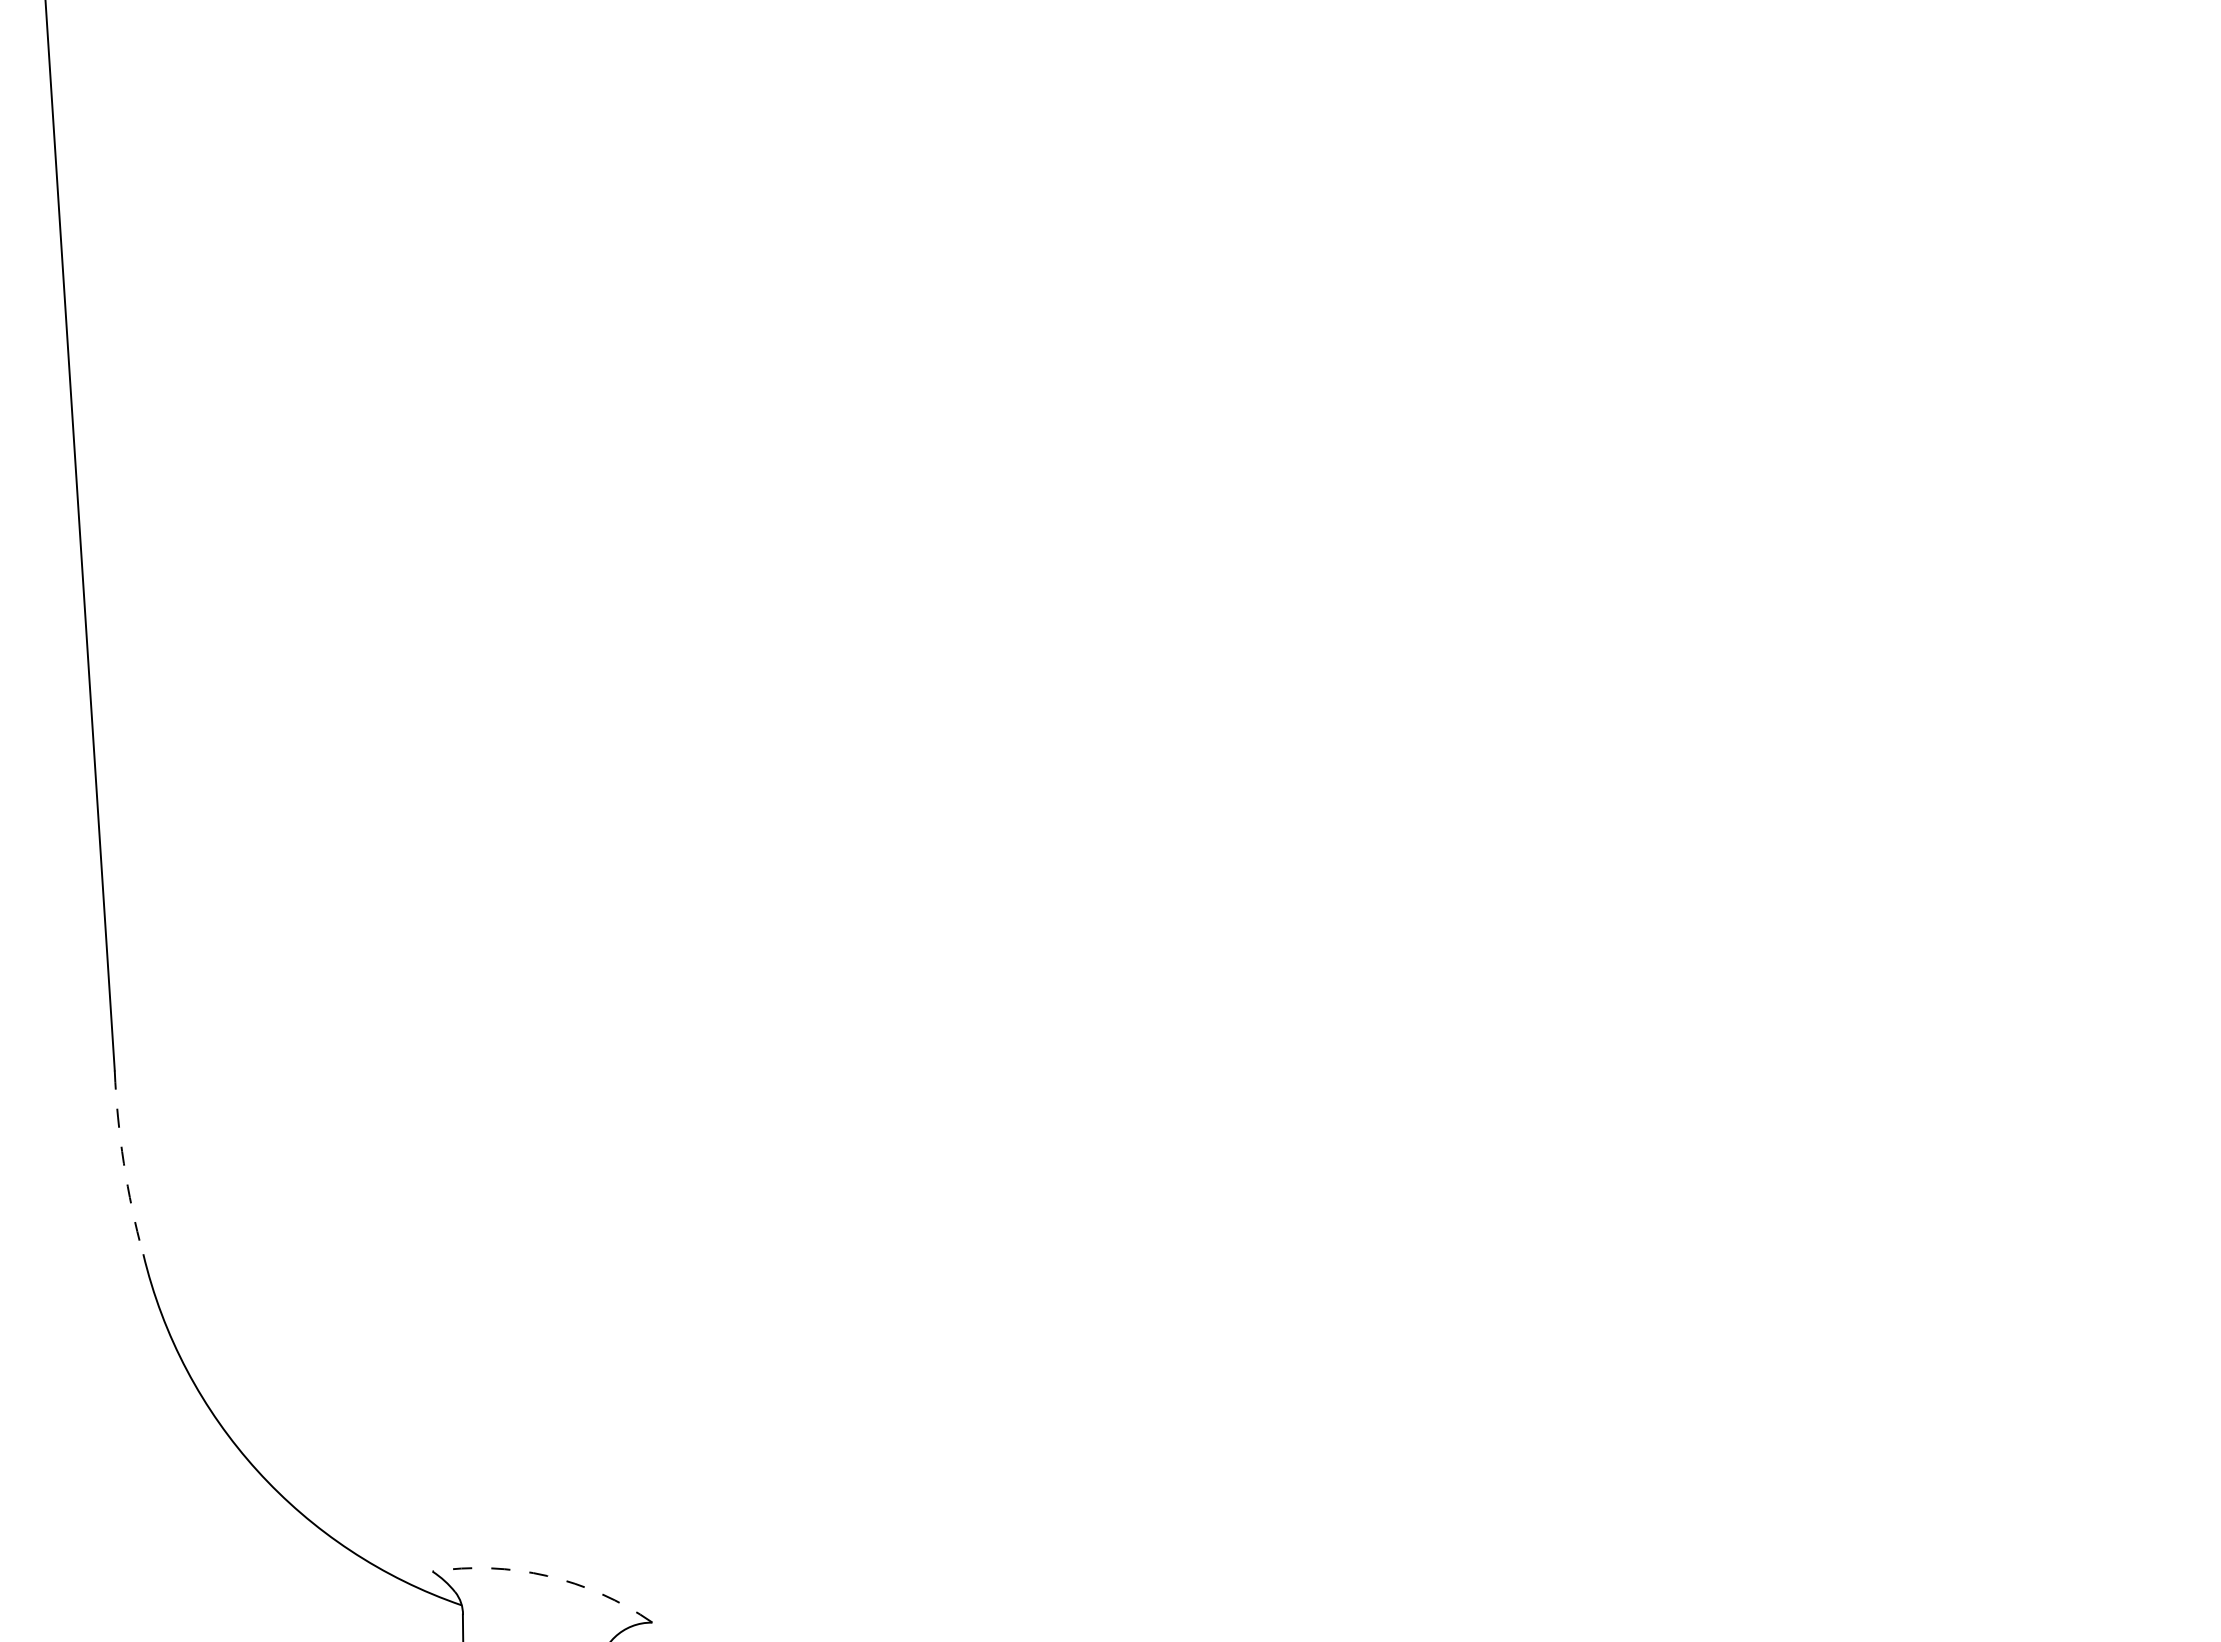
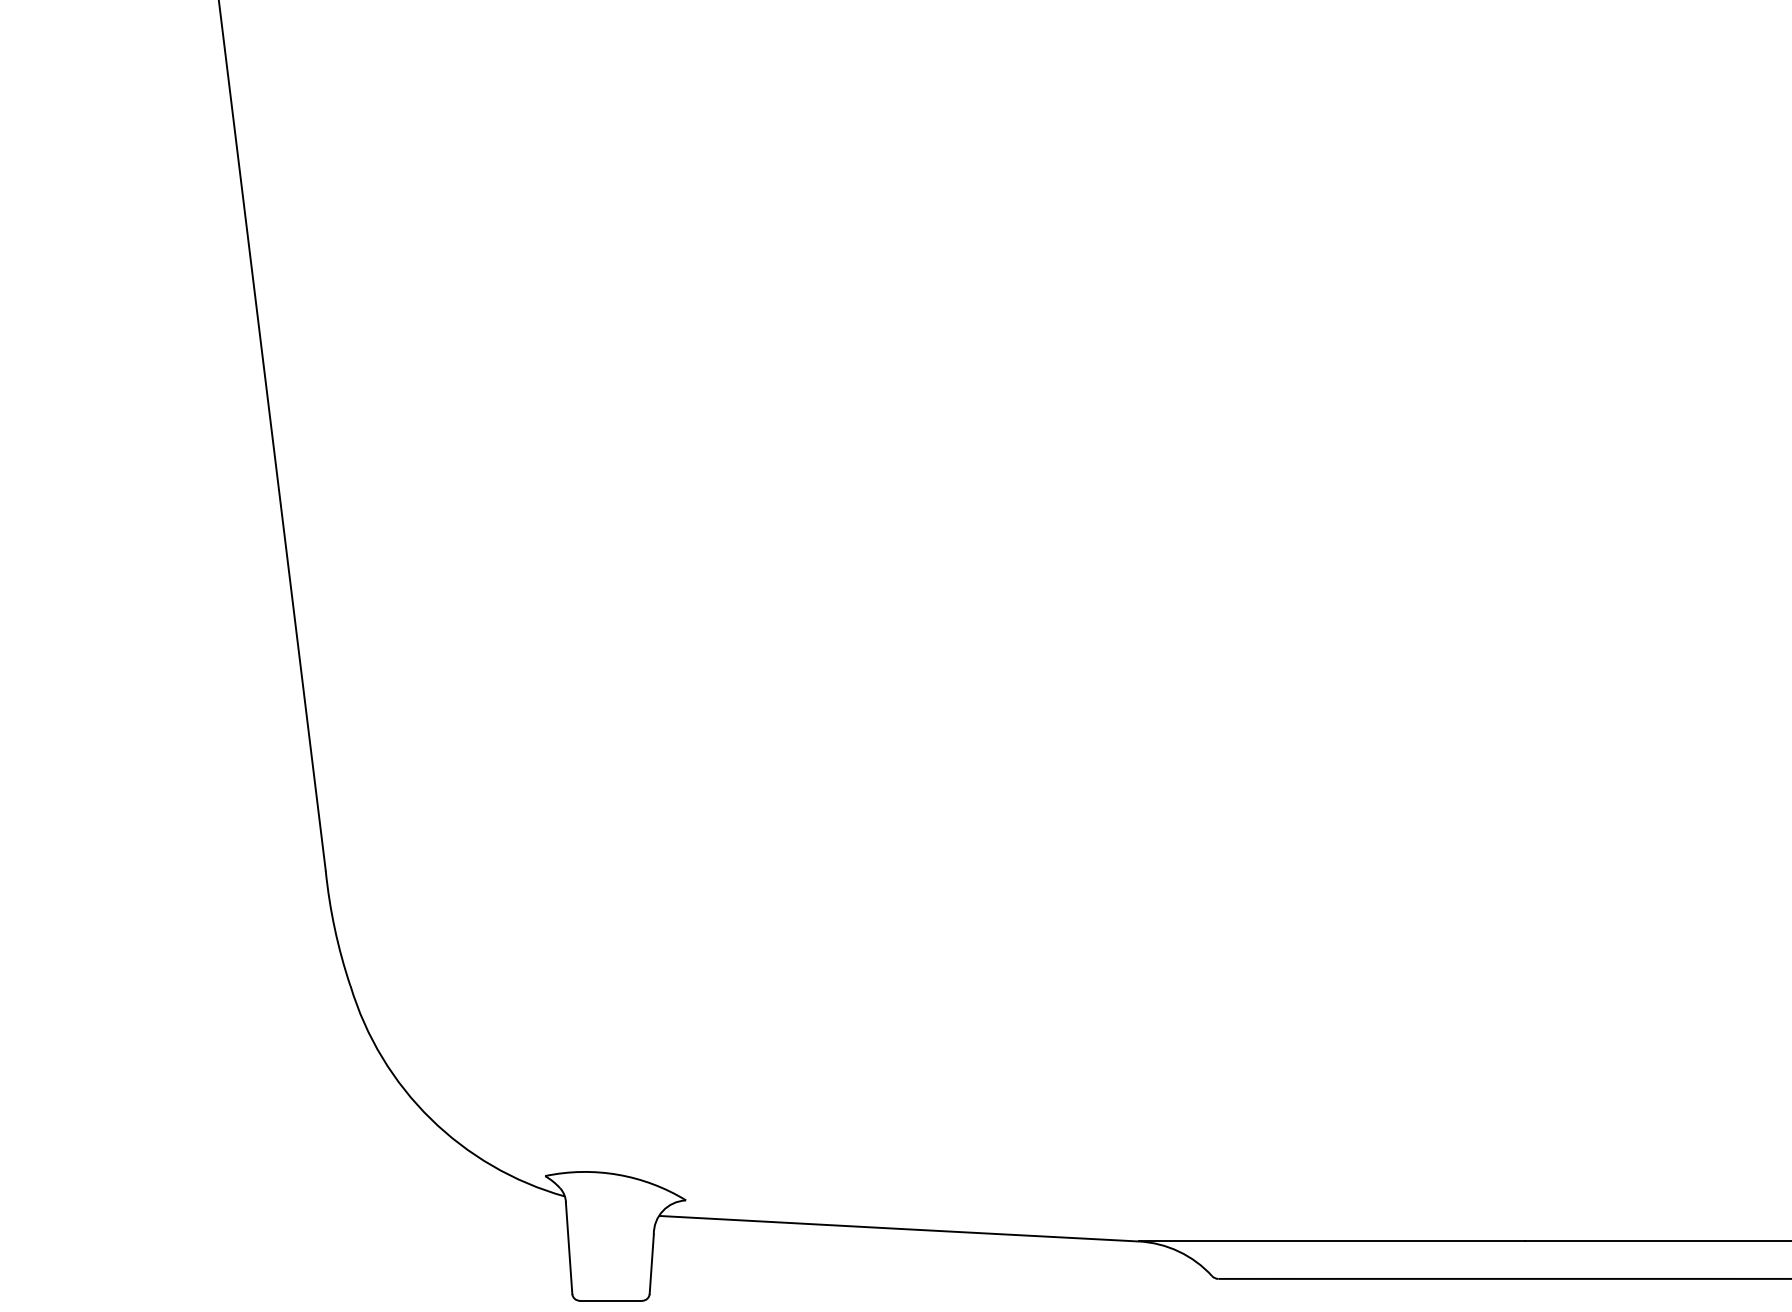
arc: (123, 1162) -> (334, 928), dashed -> solid
arc: (546, 1575) -> (617, 1174), dashed -> solid

